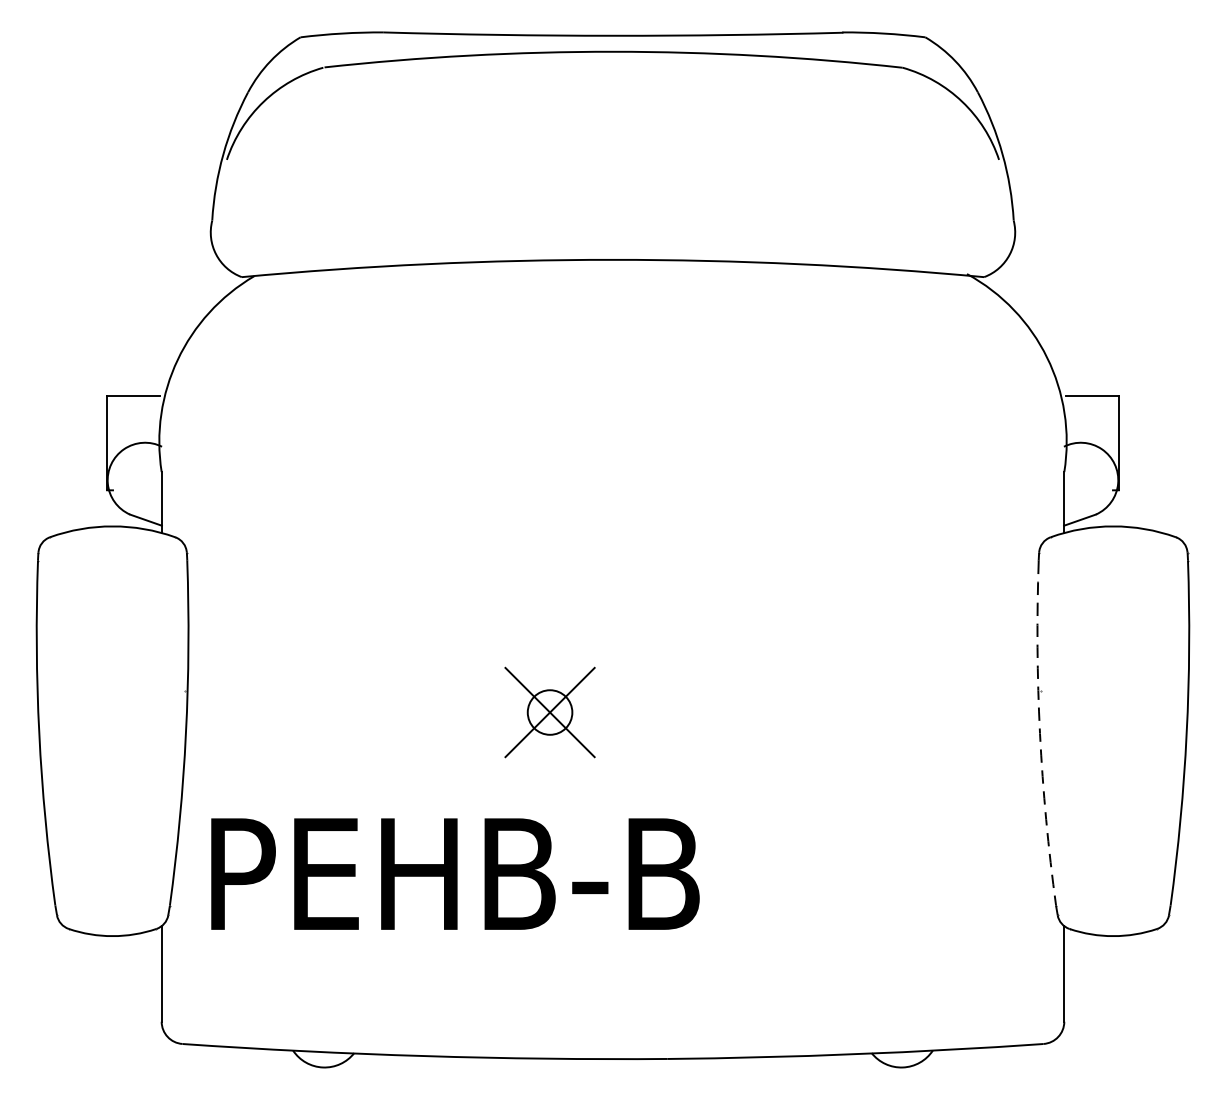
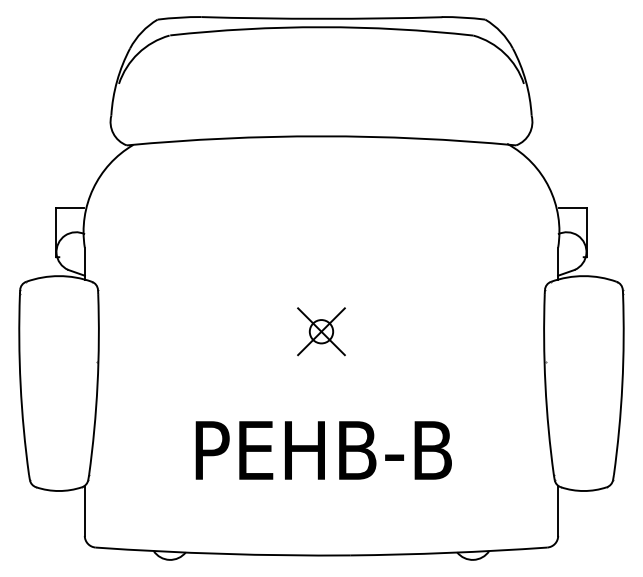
part: (550, 712) -> (321, 331), moved
arc: (1040, 733) -> (545, 384), dashed -> solid
text: (454, 874) -> (323, 450), moved

